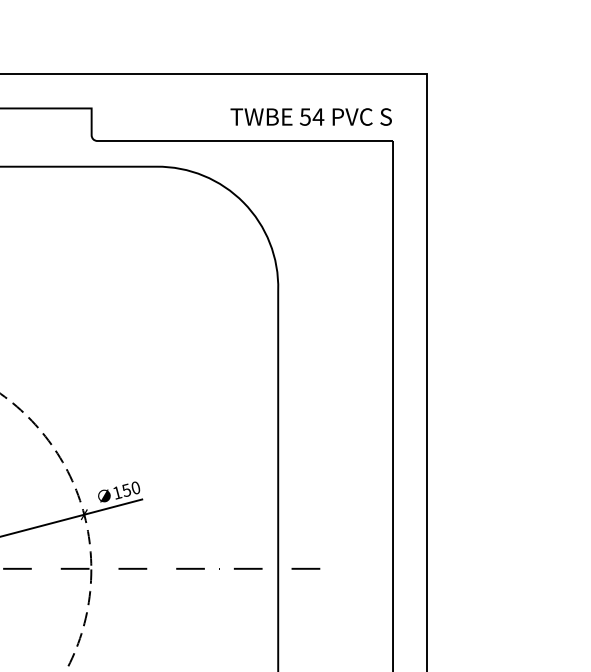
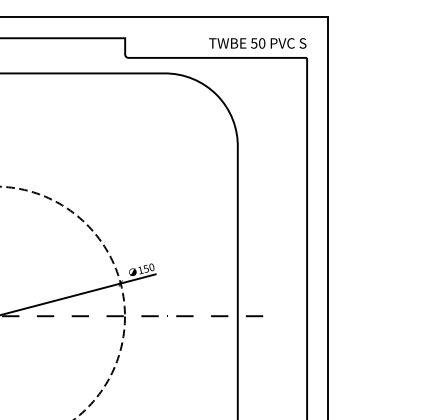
text: (317, 117) -> (261, 43), 54 -> 50

